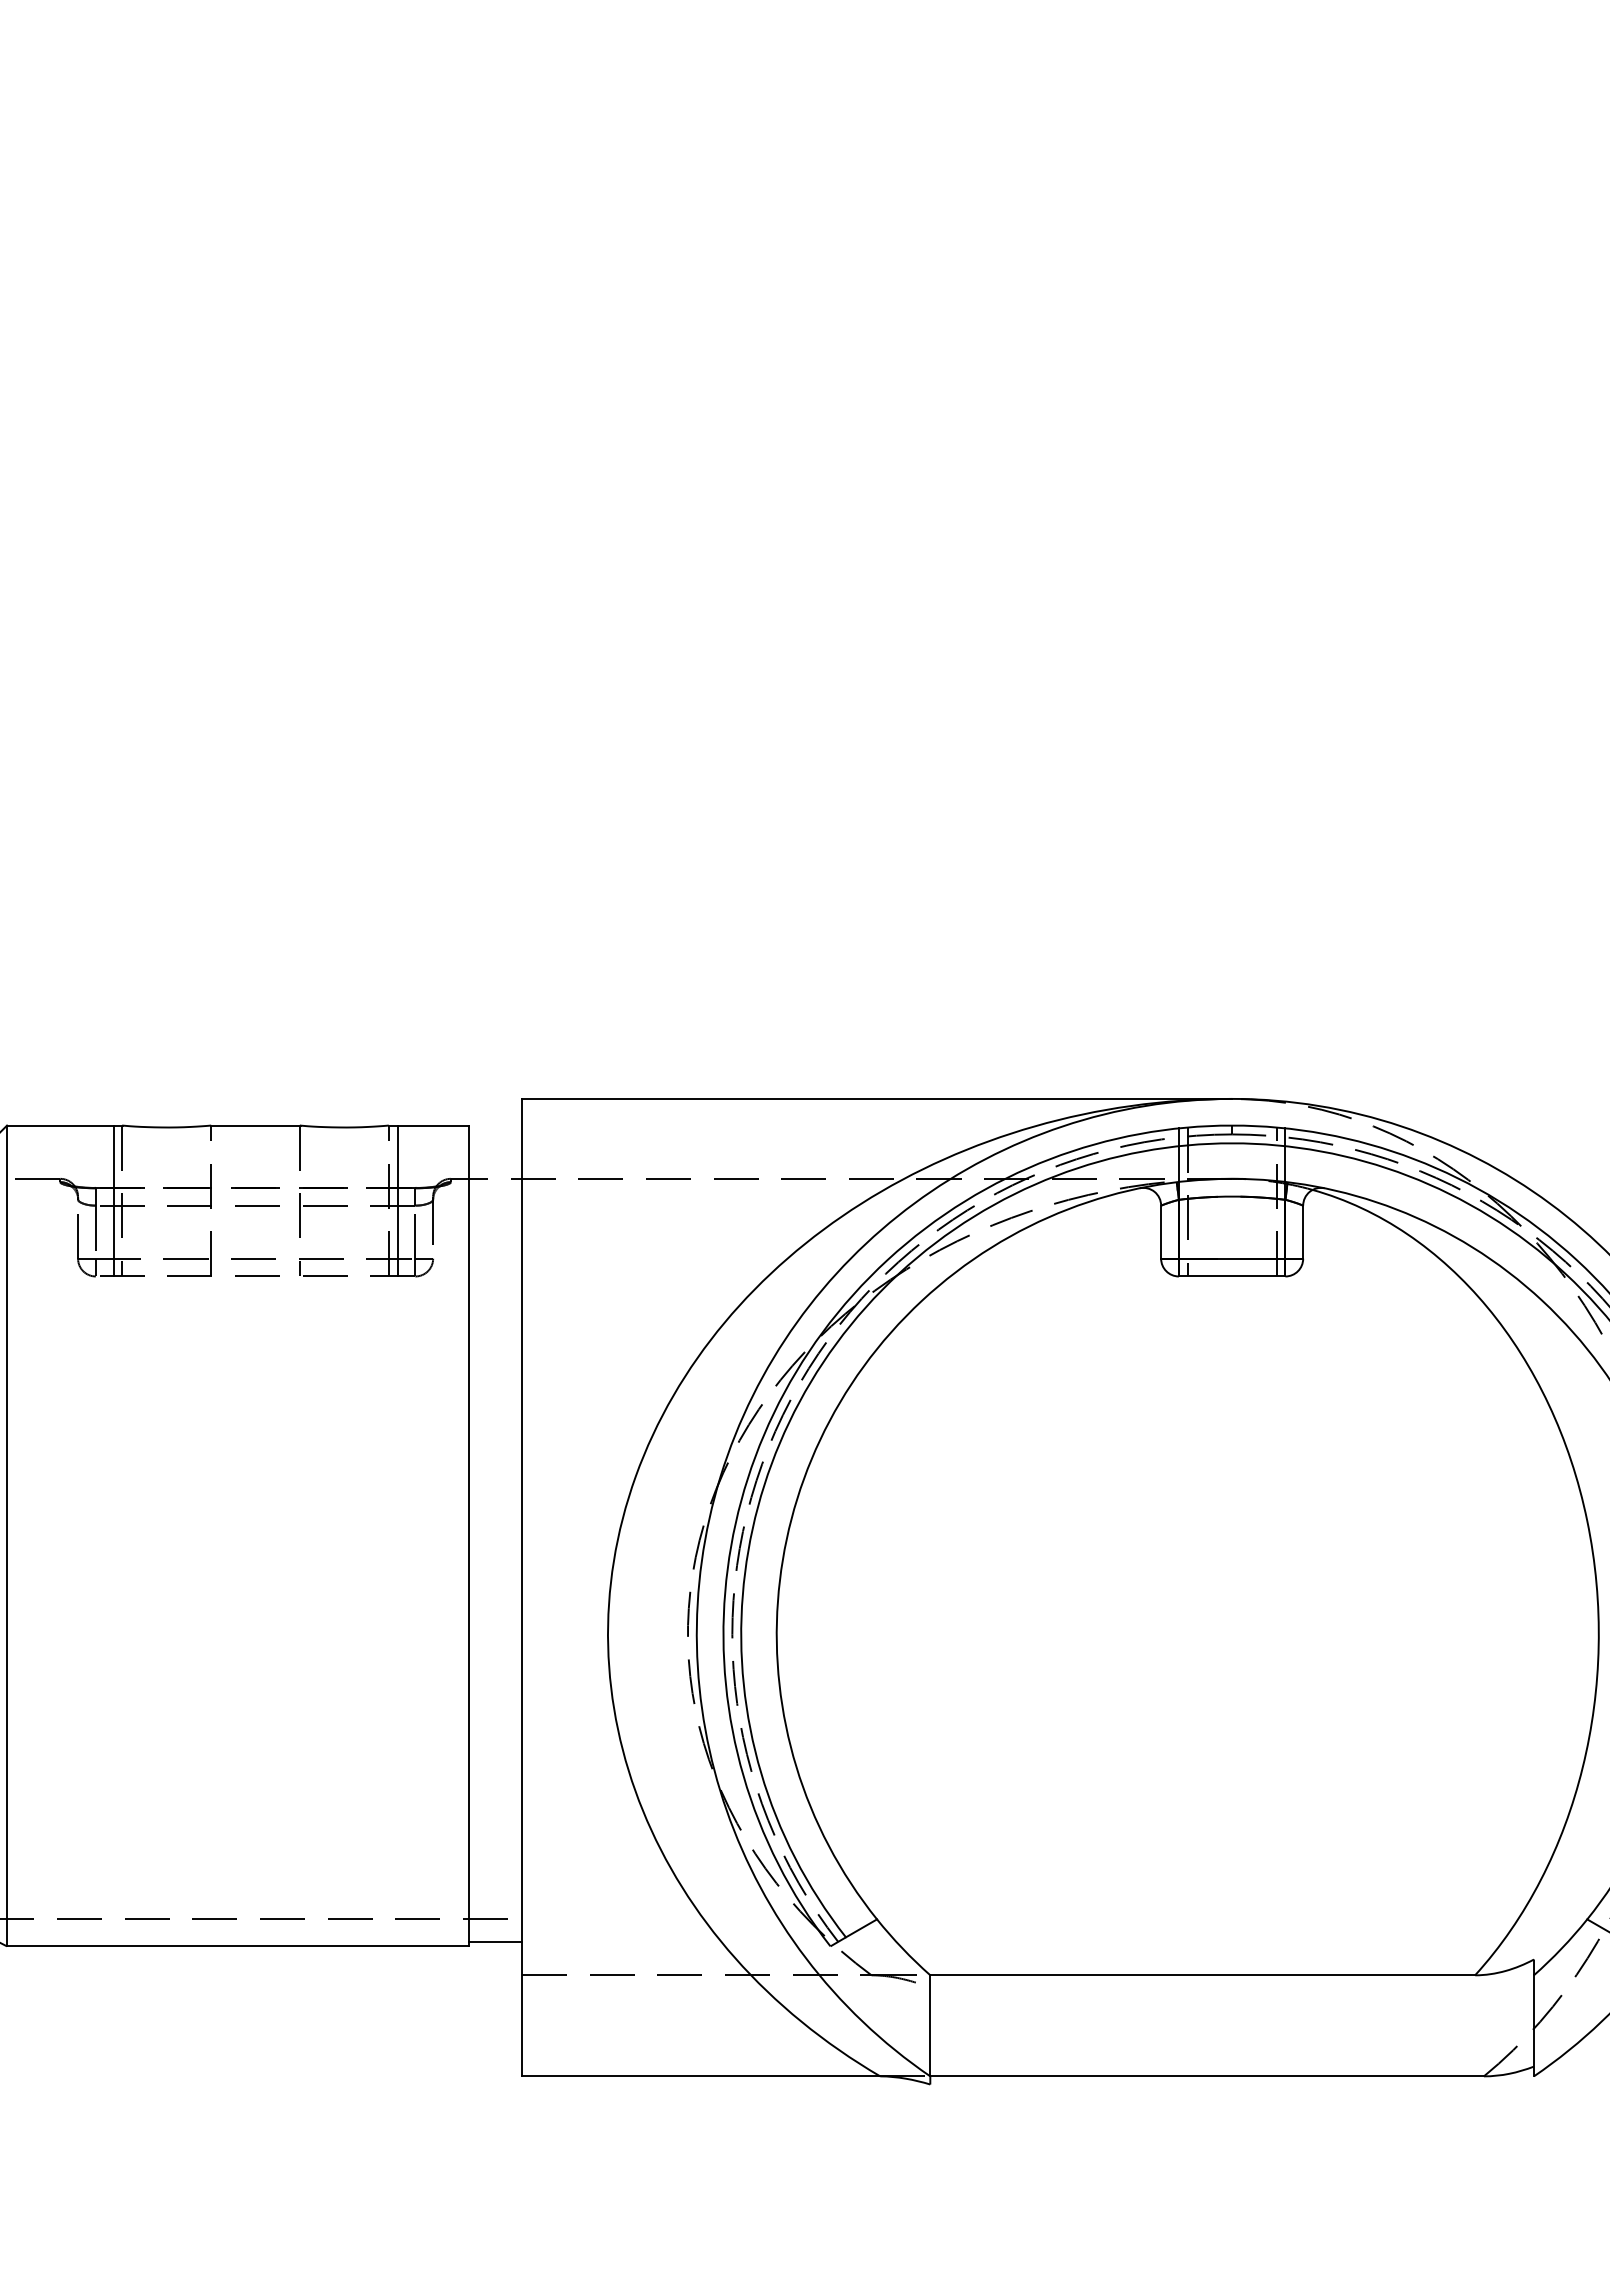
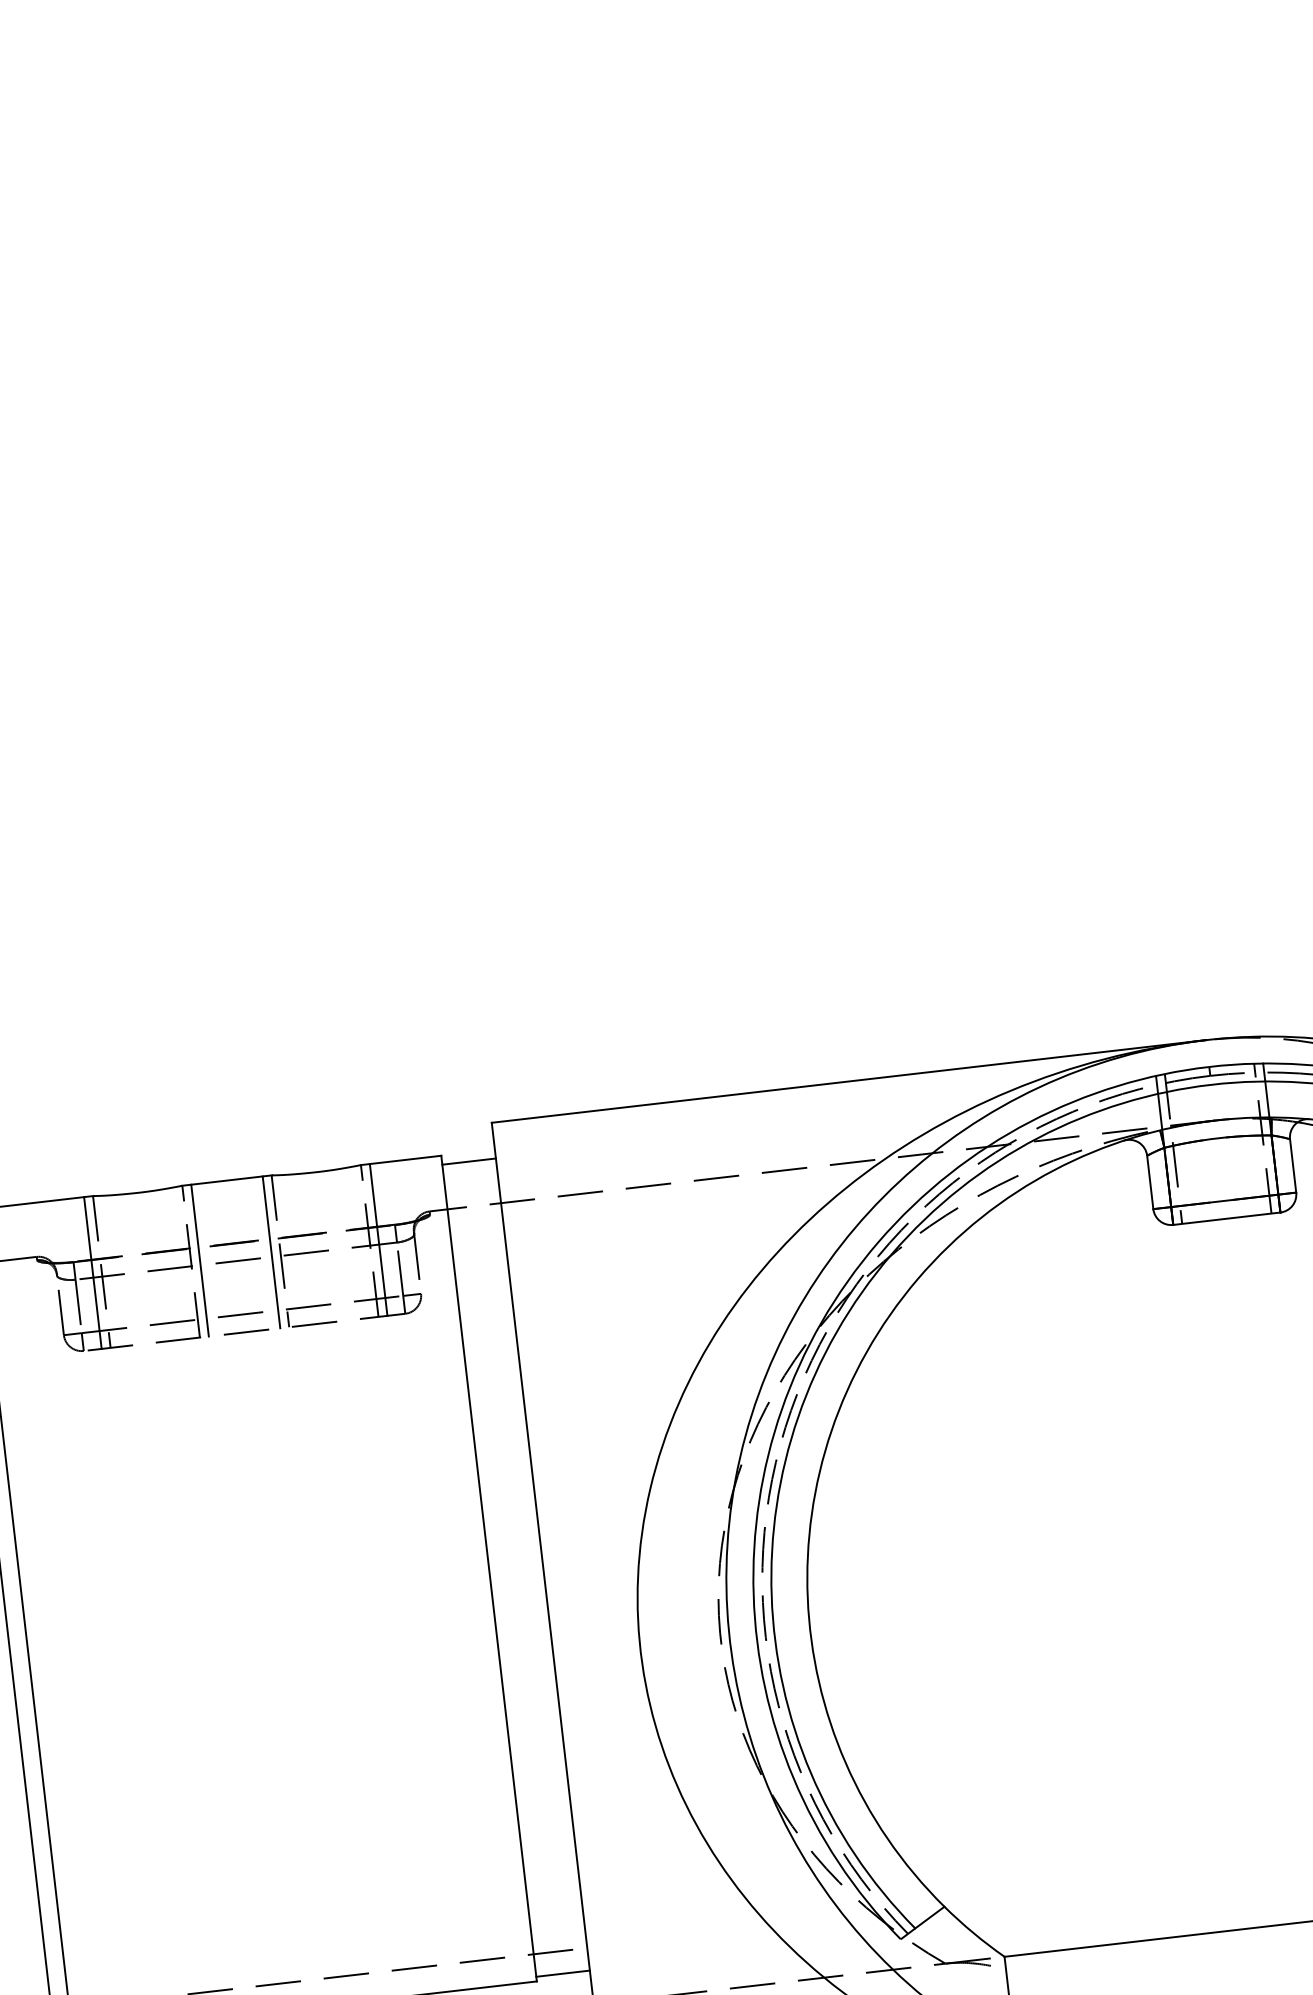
line: (494, 1134) -> (468, 1161), added
line: (220, 1200) -> (200, 1260), added
line: (291, 1200) -> (271, 1251), added

